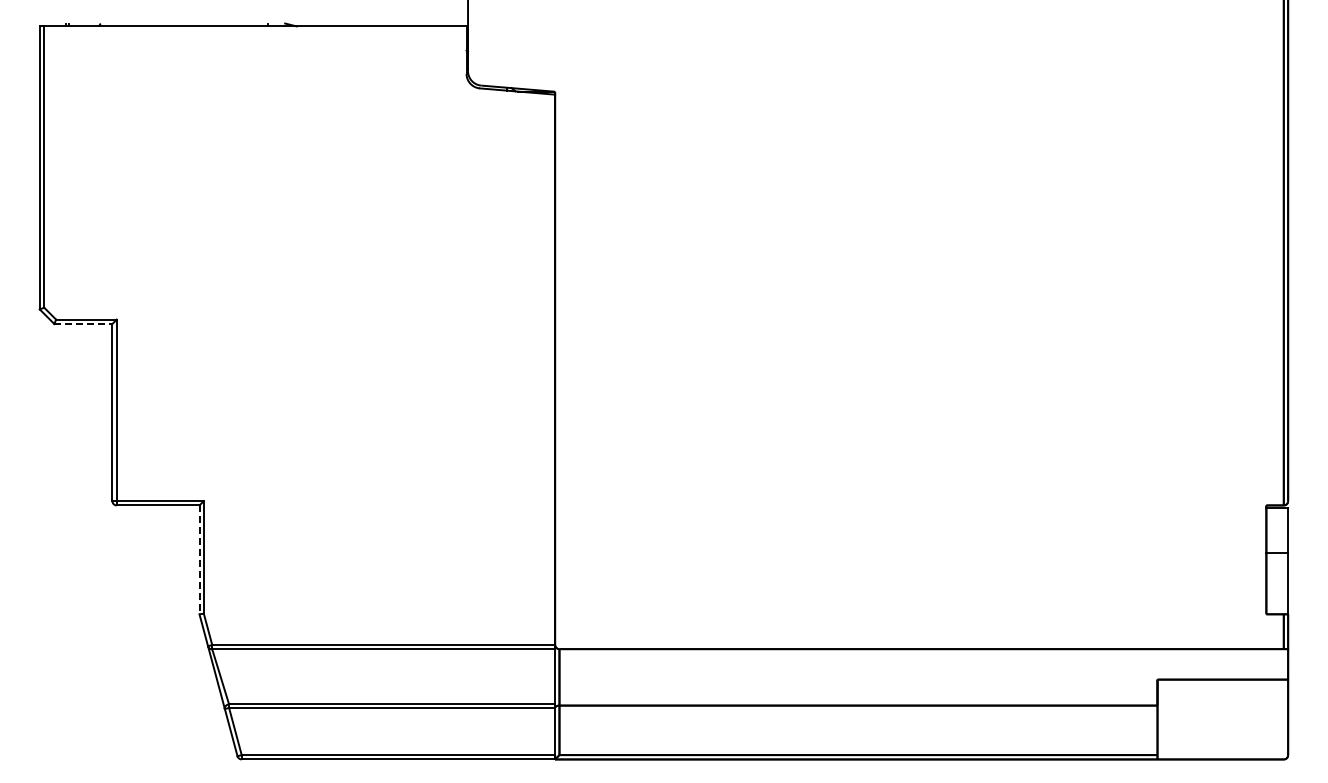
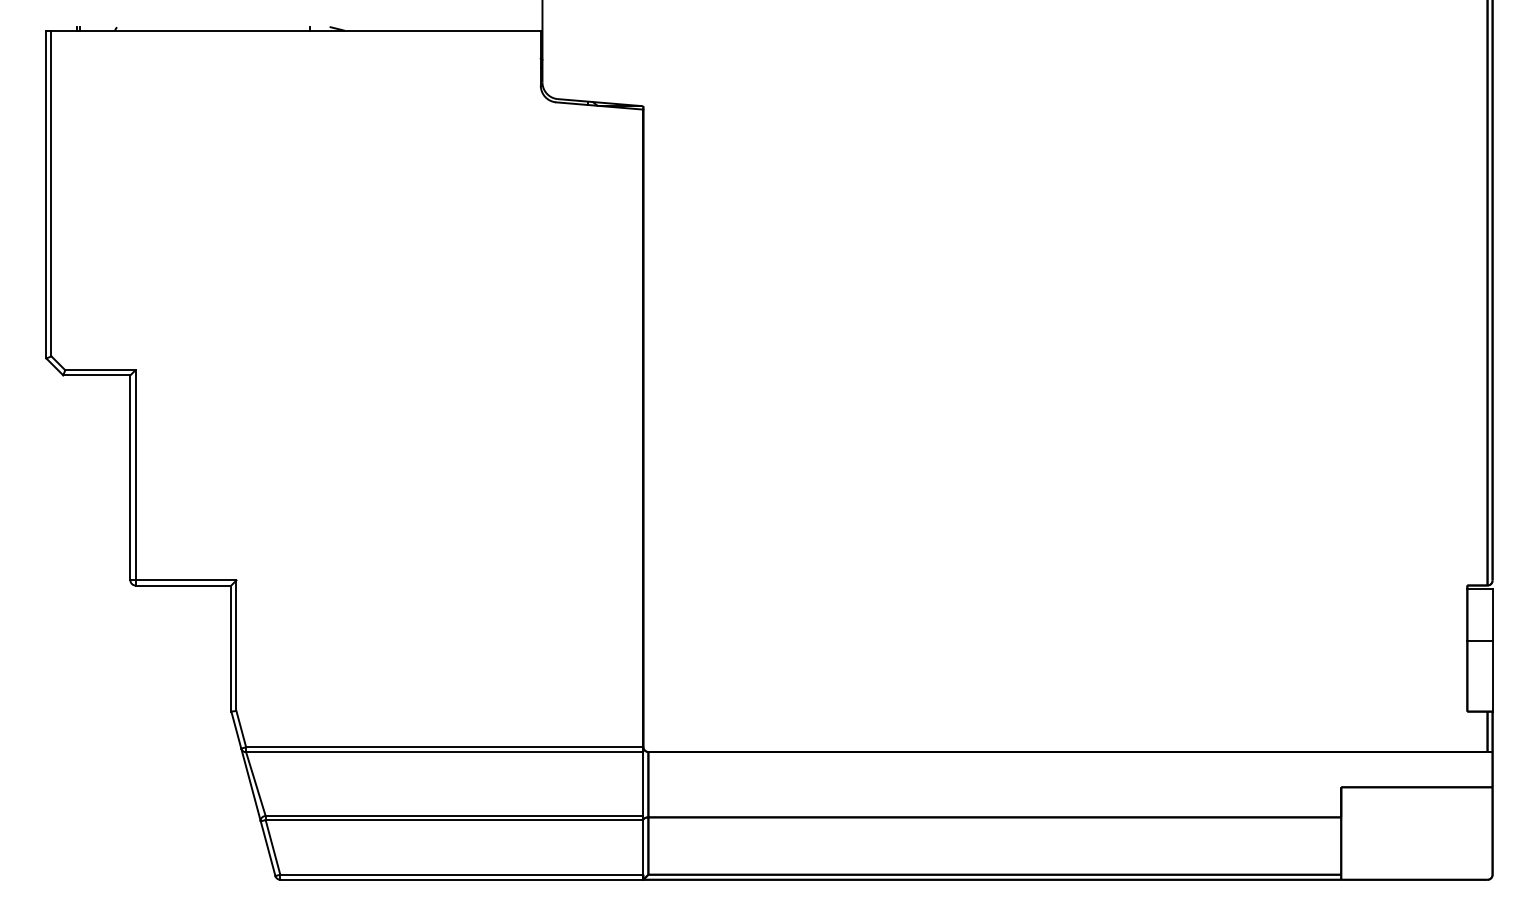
line: (83, 324) -> (96, 375), dashed -> solid
line: (199, 560) -> (231, 649), dashed -> solid

